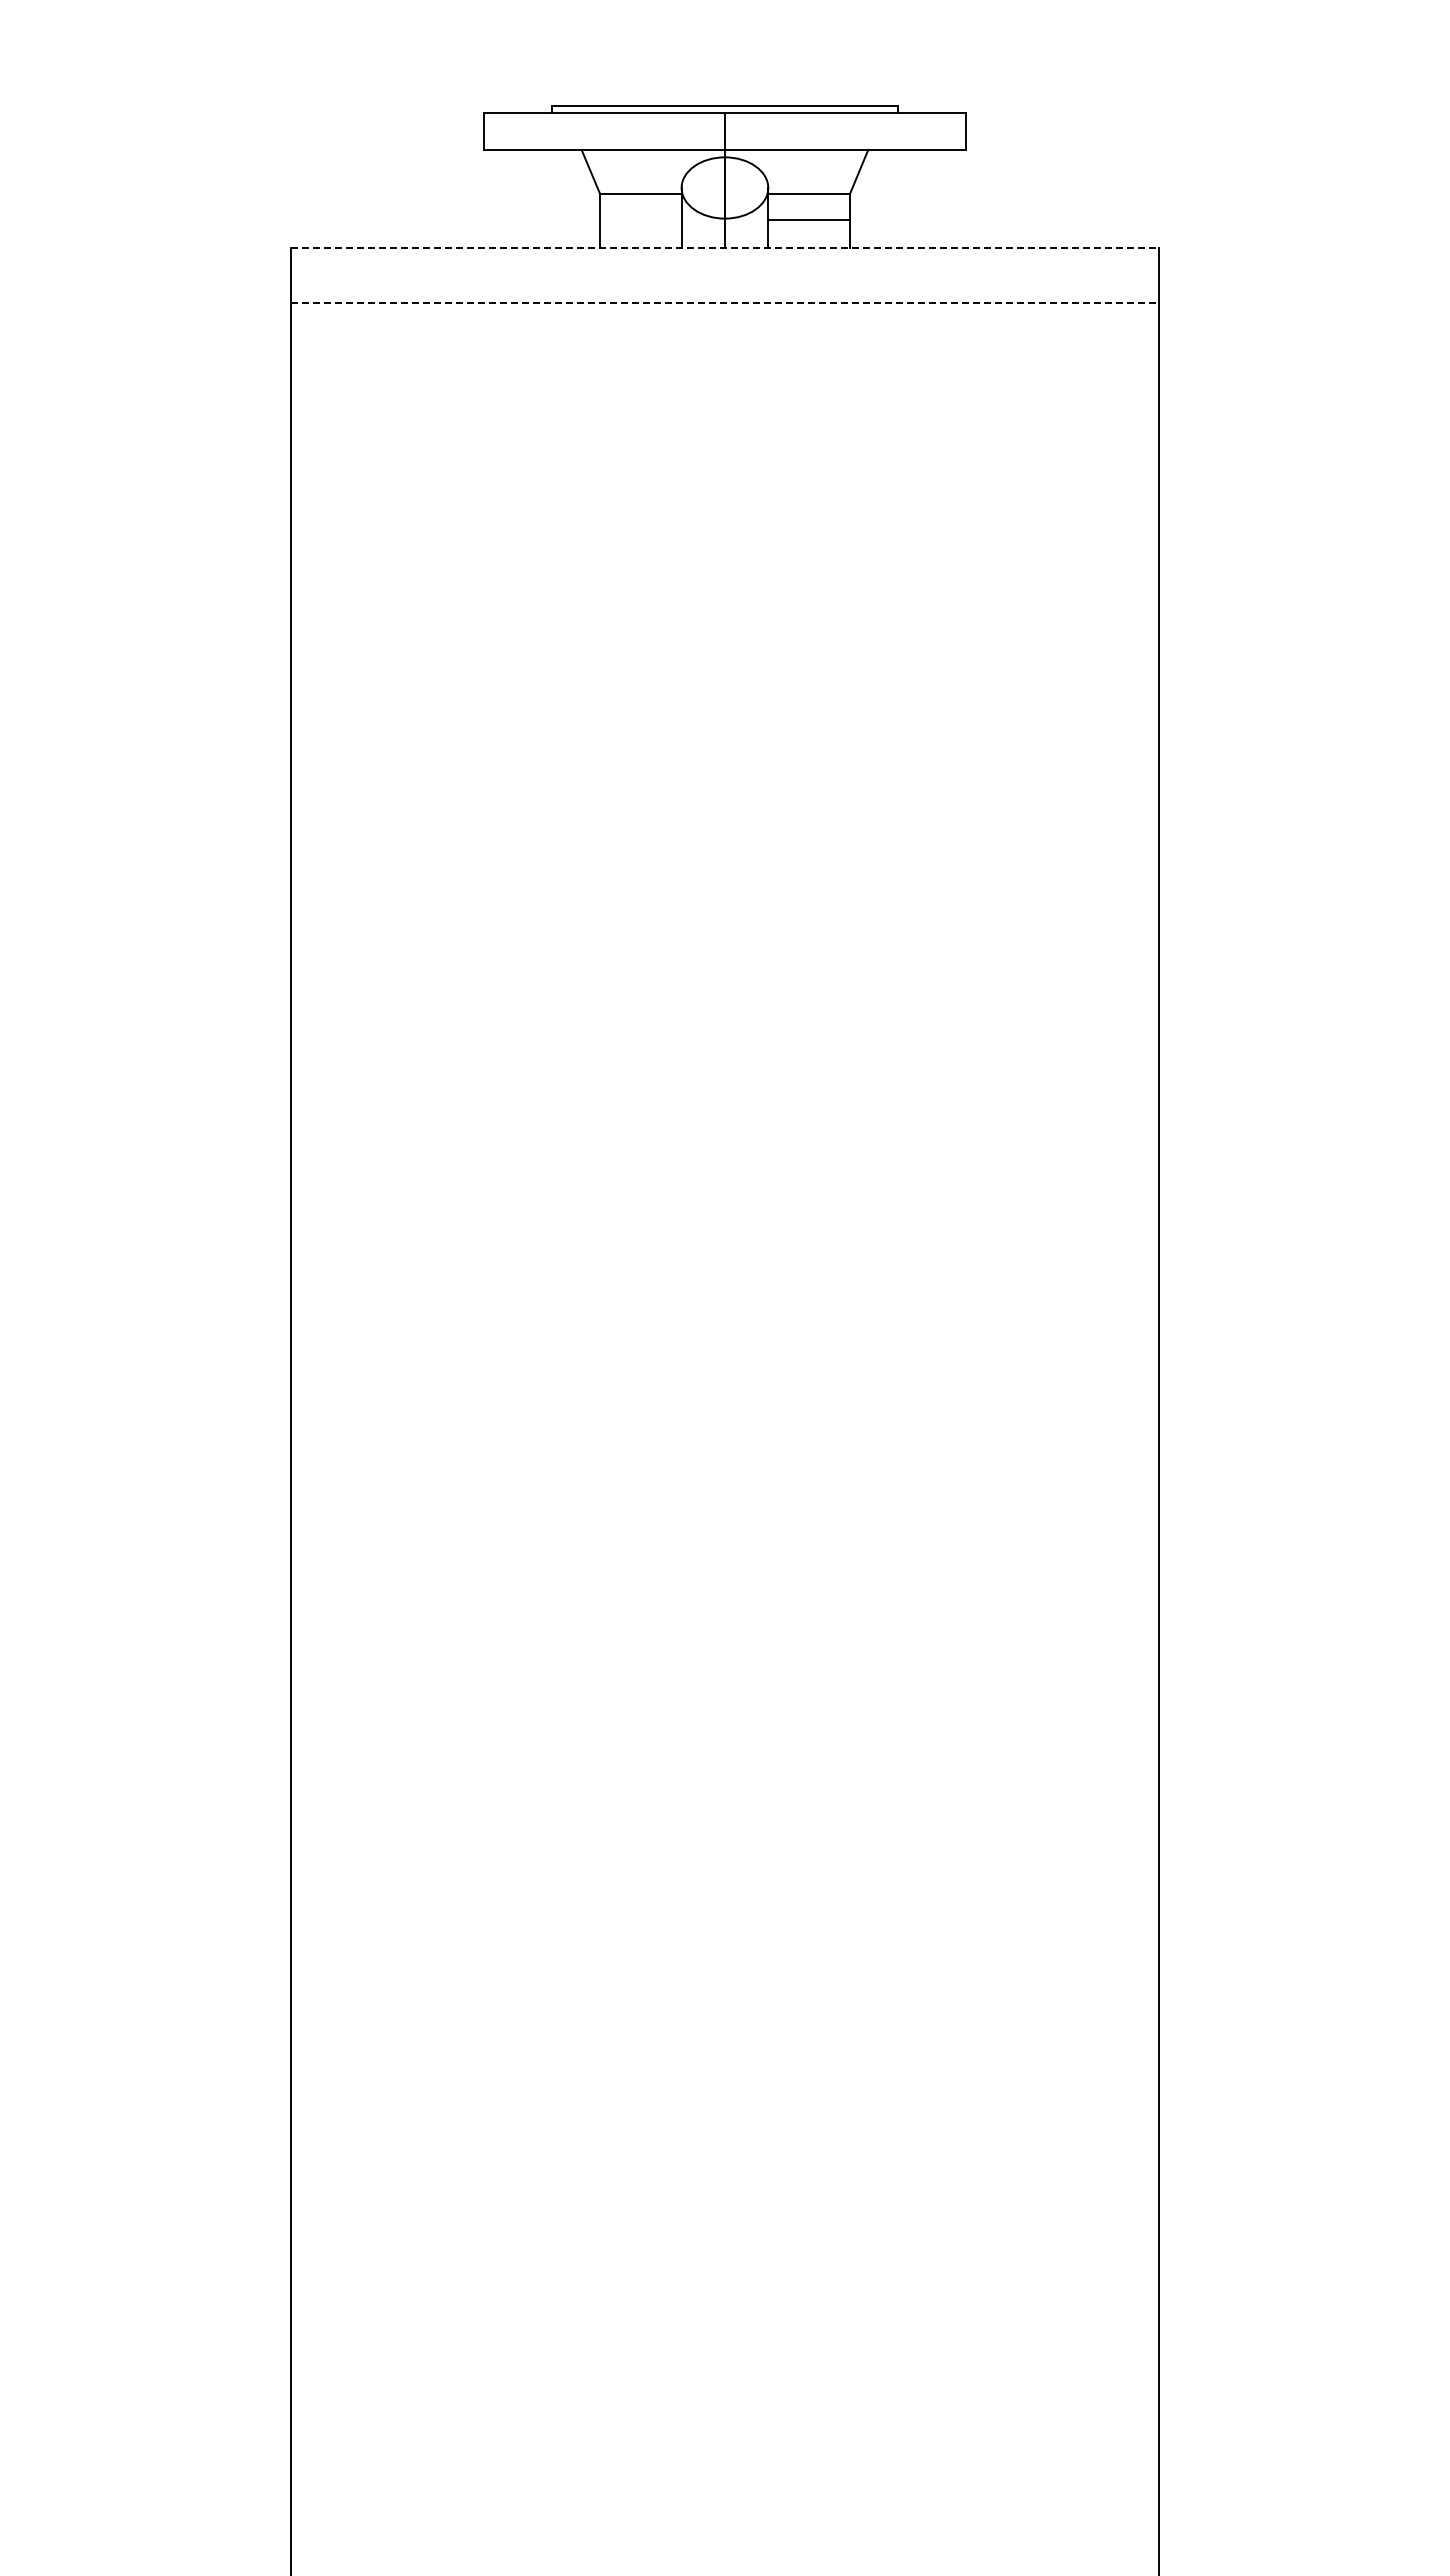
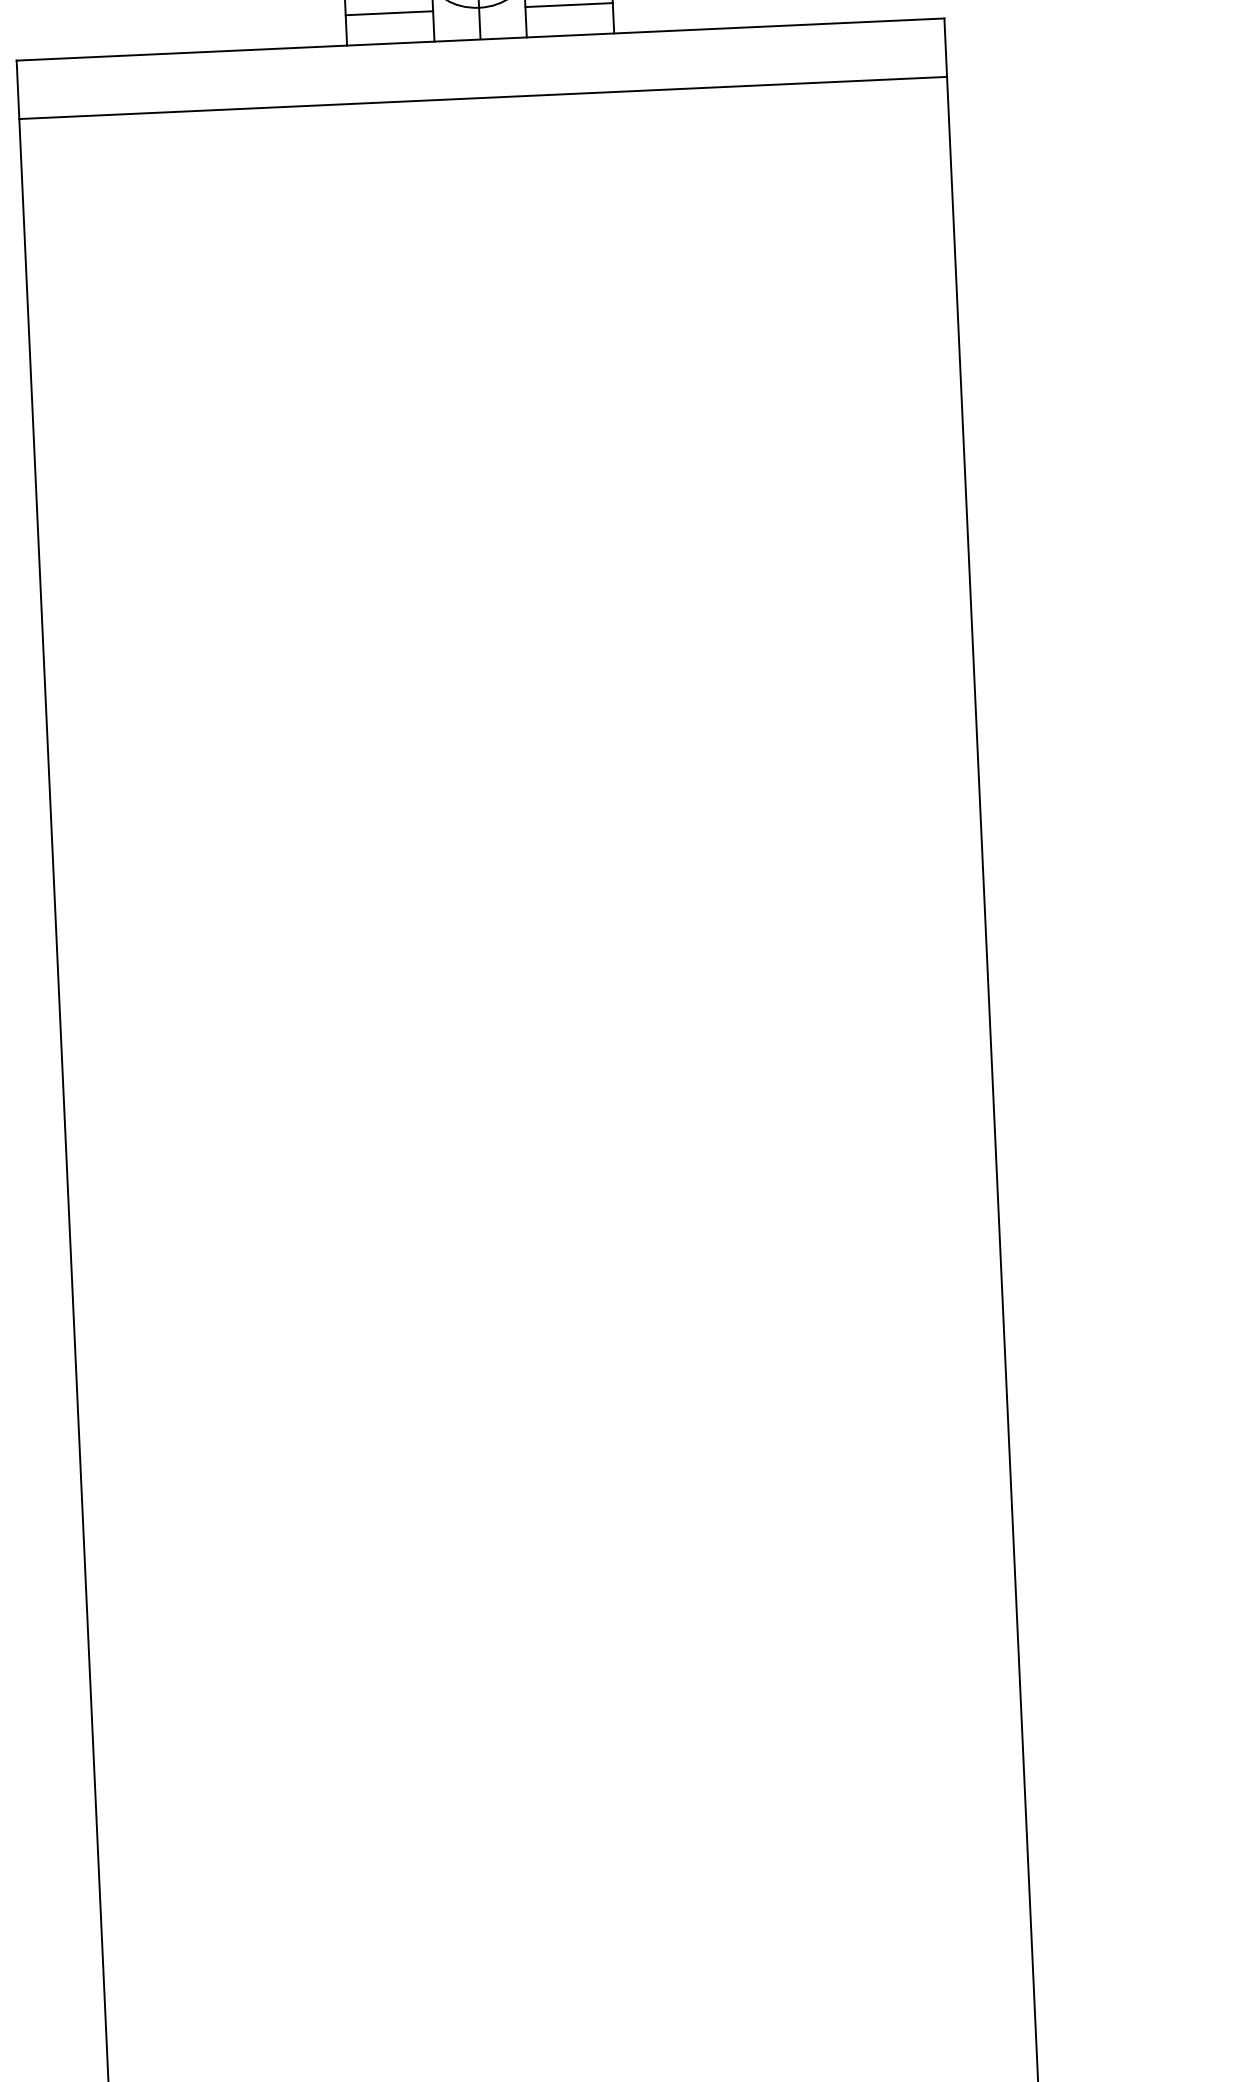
line: (640, 219) -> (388, 12), added
line: (725, 248) -> (481, 39), dashed -> solid
line: (725, 303) -> (483, 98), dashed -> solid

